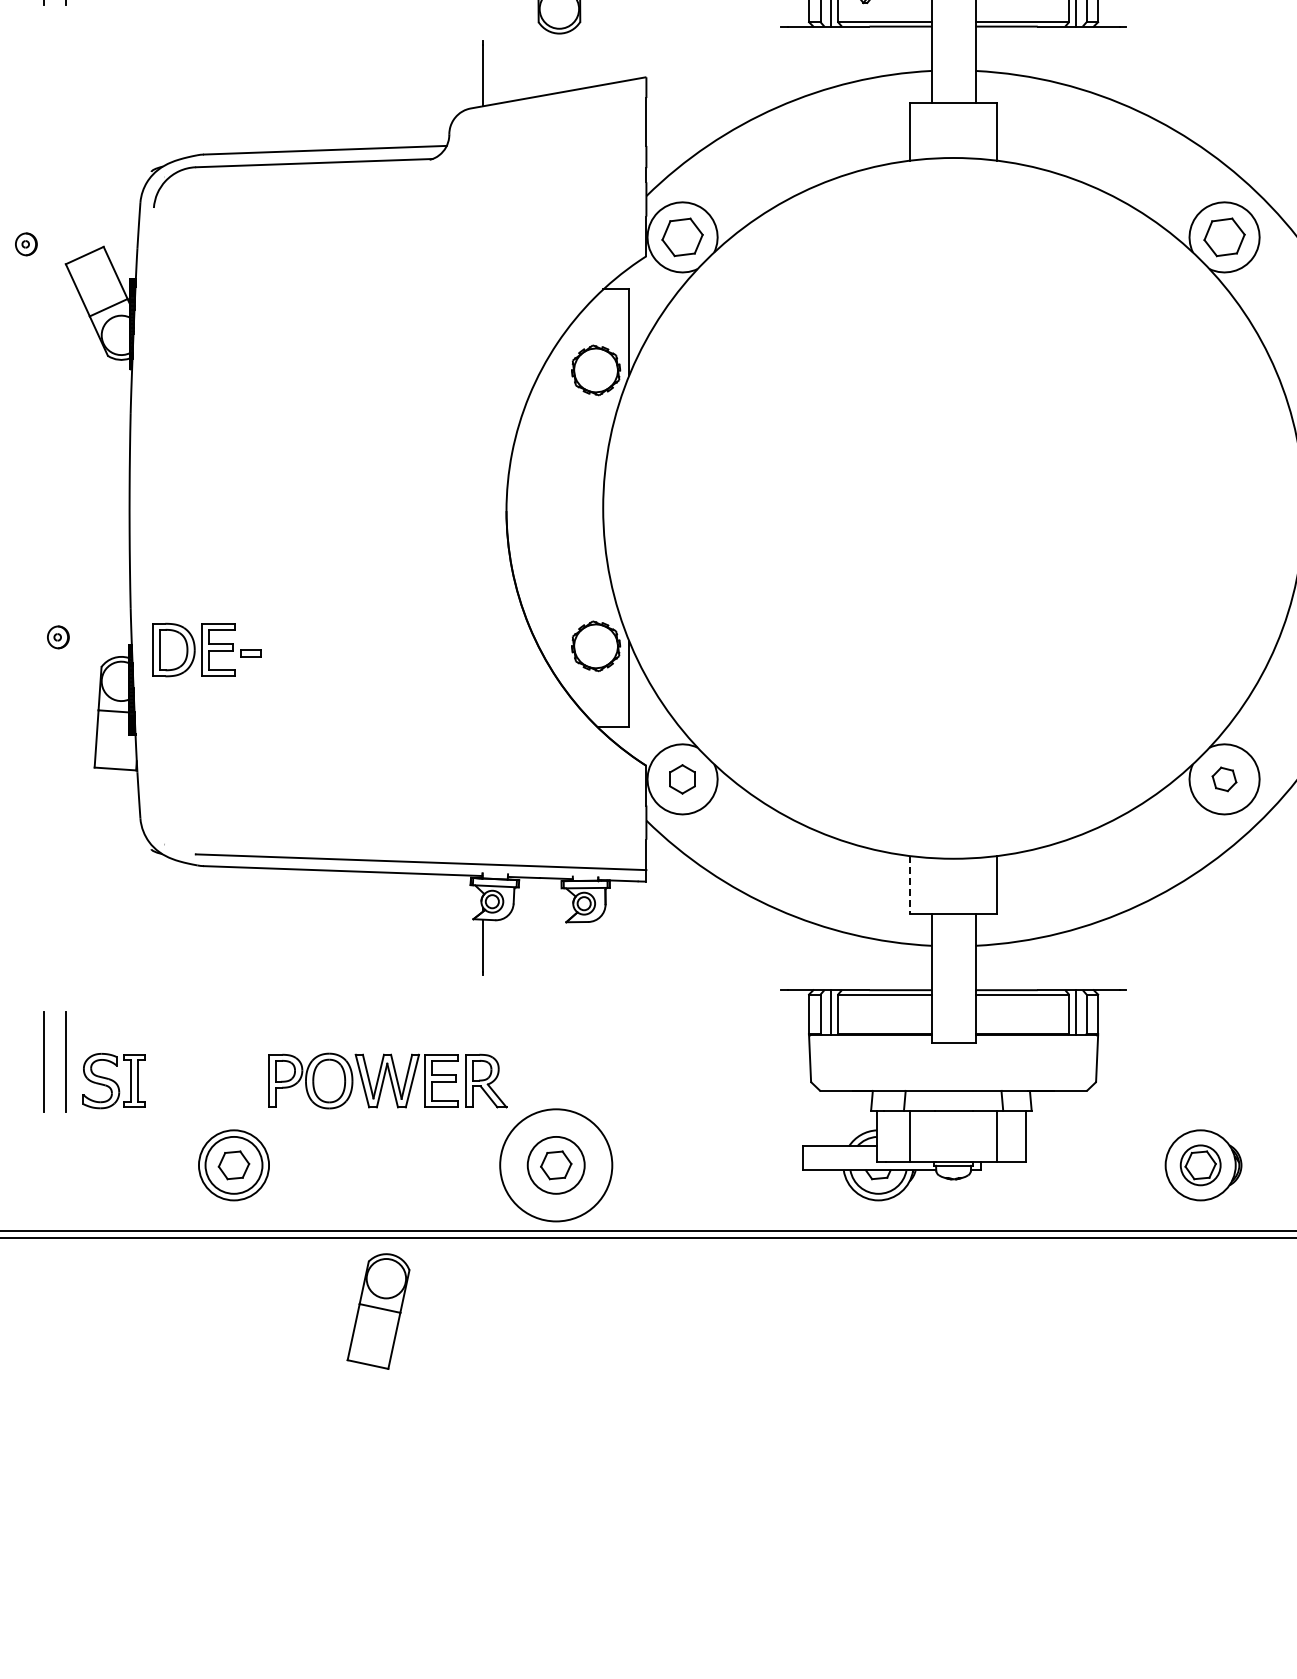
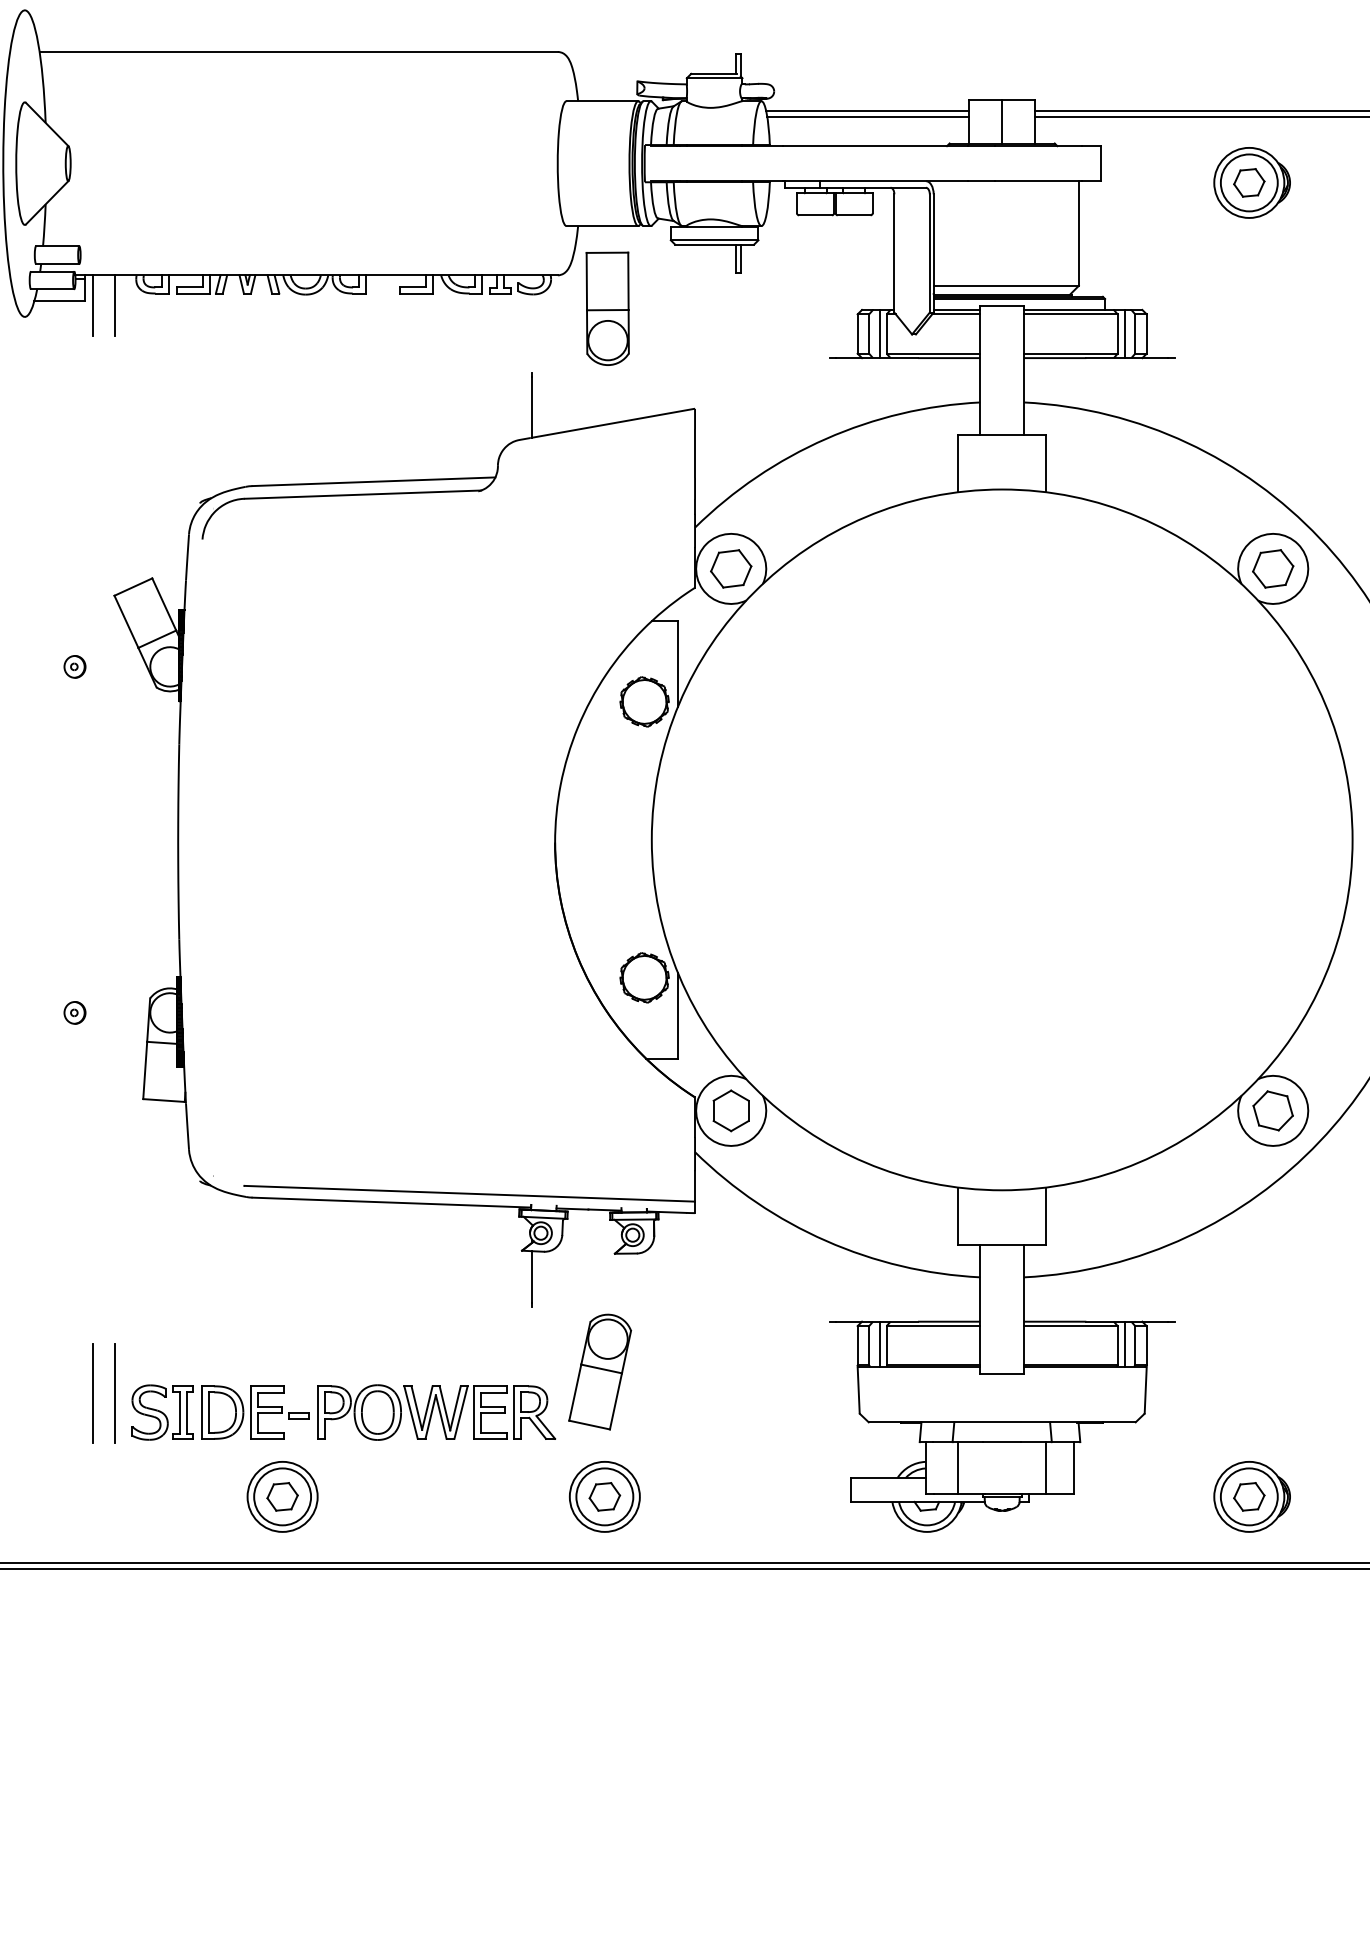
part: (25, 243) -> (74, 666), moved
part: (57, 636) -> (74, 1012), moved
part: (206, 649) -> (255, 1412), moved
part: (681, 778) -> (730, 1110), size x1.43
part: (1223, 778) -> (1272, 1110), size x1.67
line: (909, 884) -> (958, 1216), dashed -> solid
circle: (555, 1164) -> (604, 1496), size x0.62
circle: (1199, 1164) -> (1248, 1496), size x1.43
part: (377, 1310) -> (599, 1371), moved

